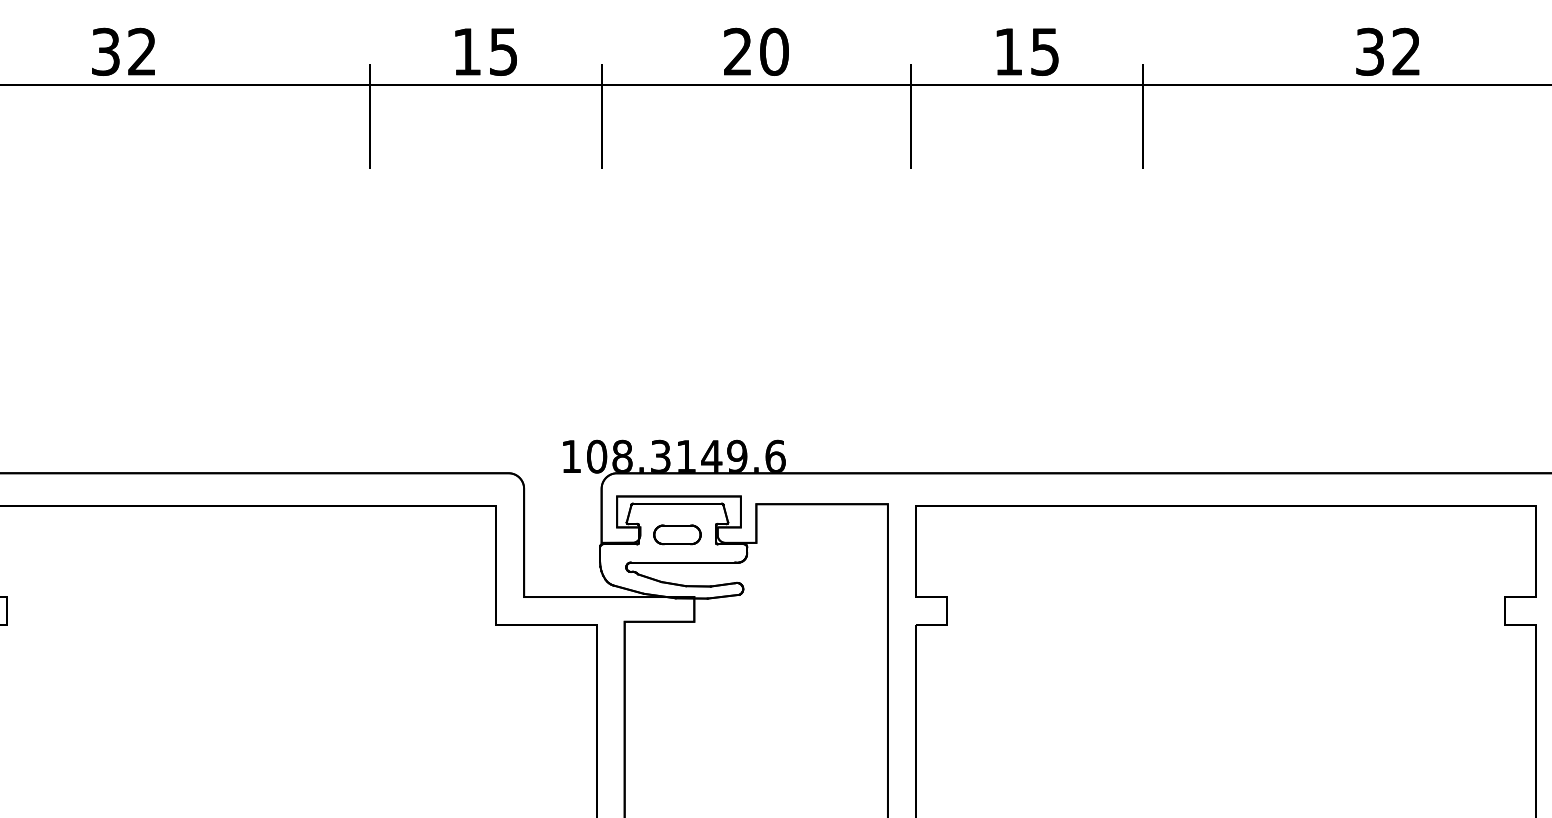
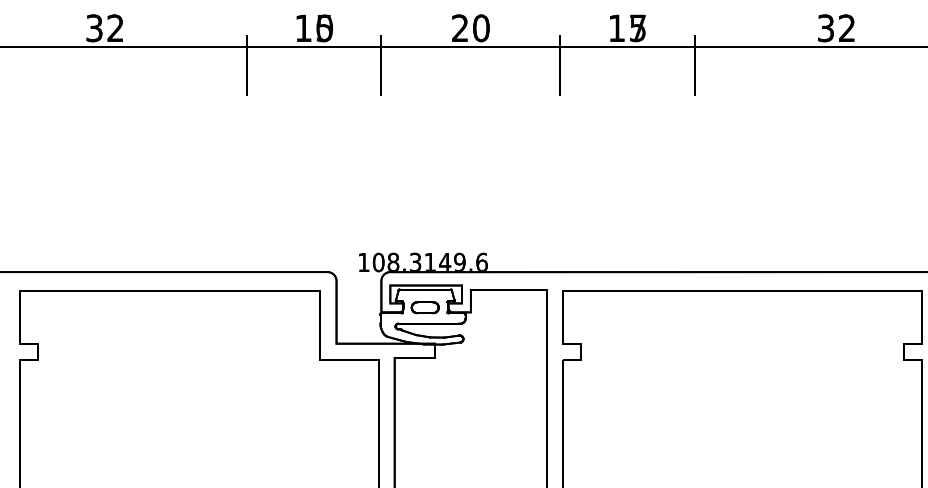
text: (503, 52) -> (324, 28), 15 -> 10
text: (1044, 52) -> (637, 28), 15 -> 17

